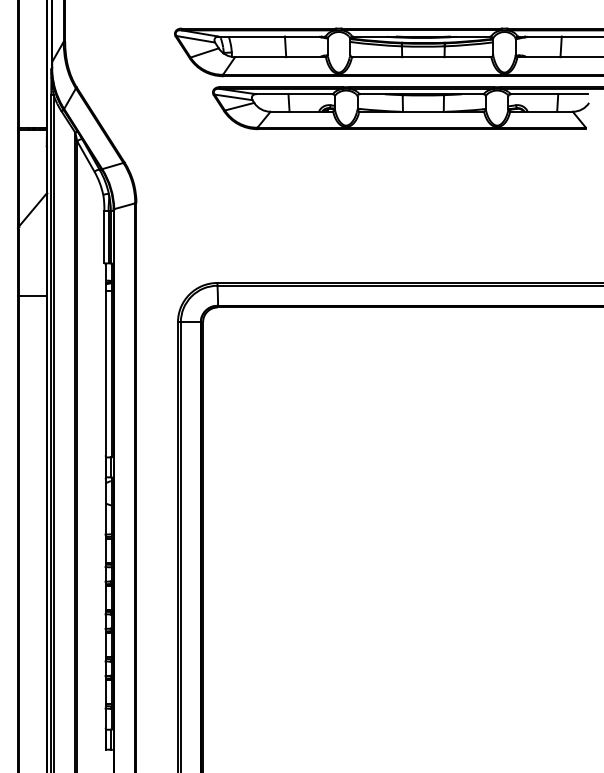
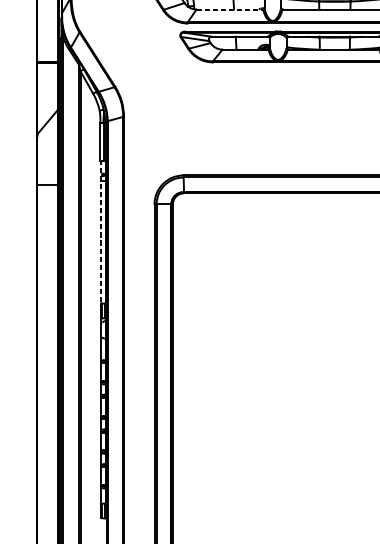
line: (280, 57) -> (229, 9), solid -> dashed
line: (105, 359) -> (101, 231), solid -> dashed

